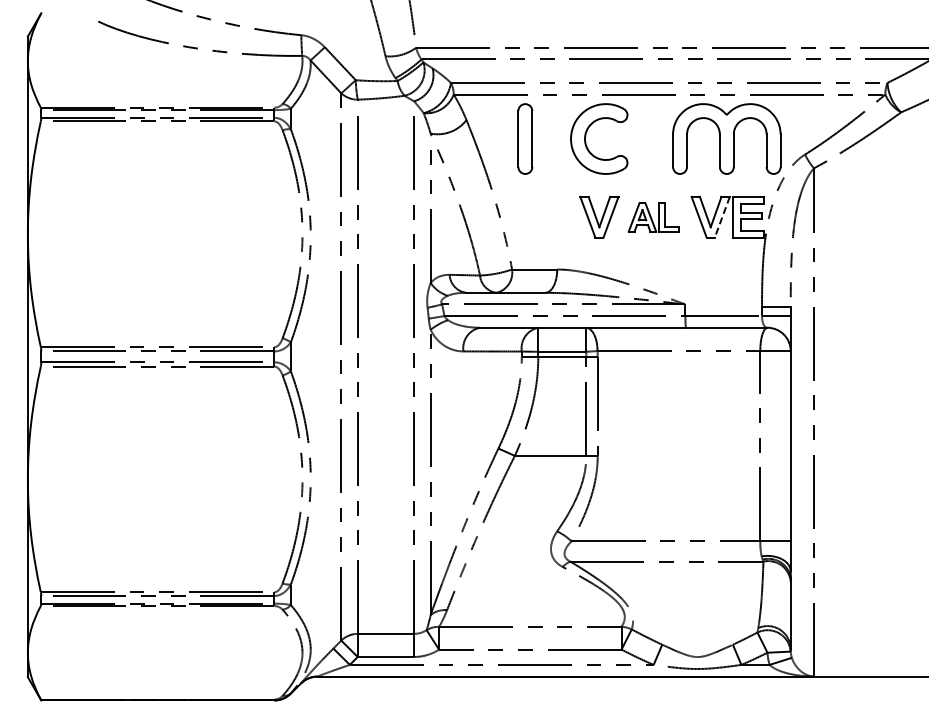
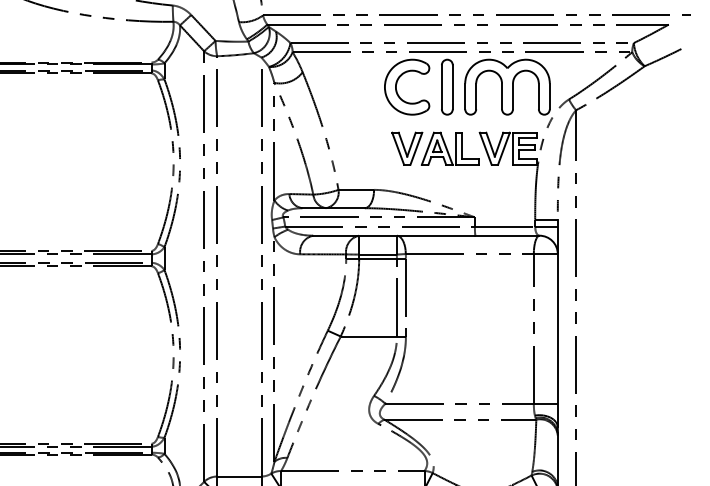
part: (525, 138) -> (447, 86), moved
part: (653, 217) -> (449, 148), size x1.43
line: (722, 217) -> (504, 148), dashed -> solid

